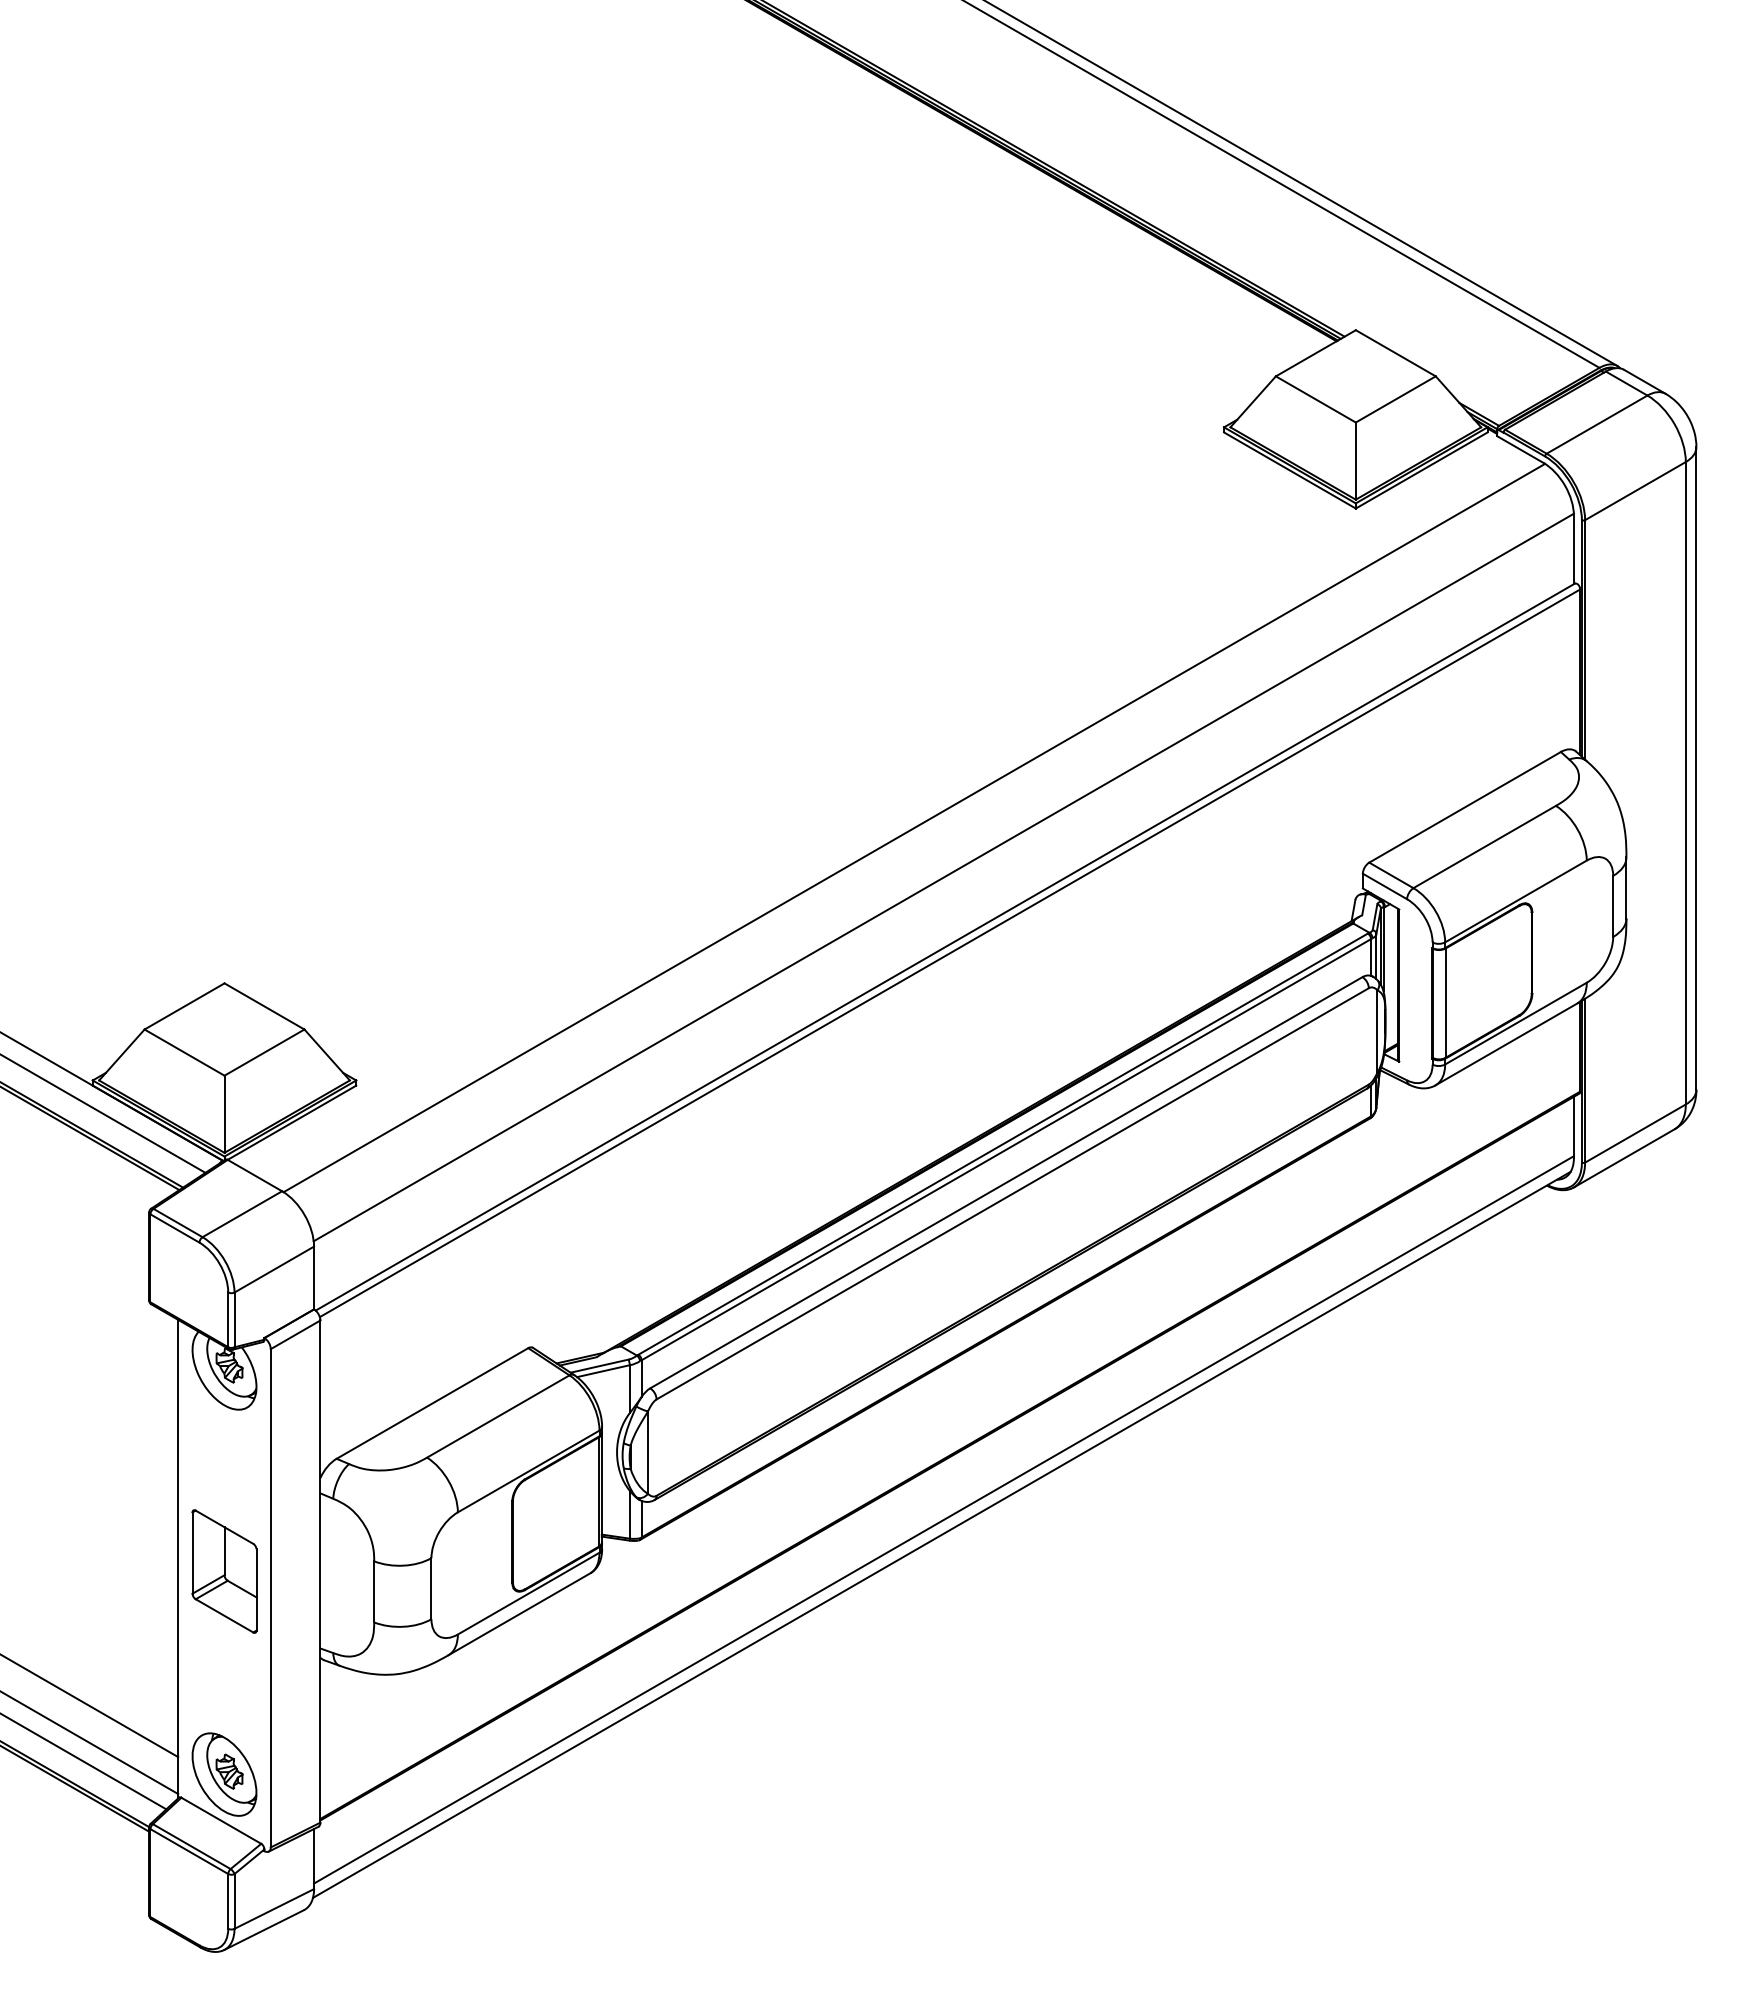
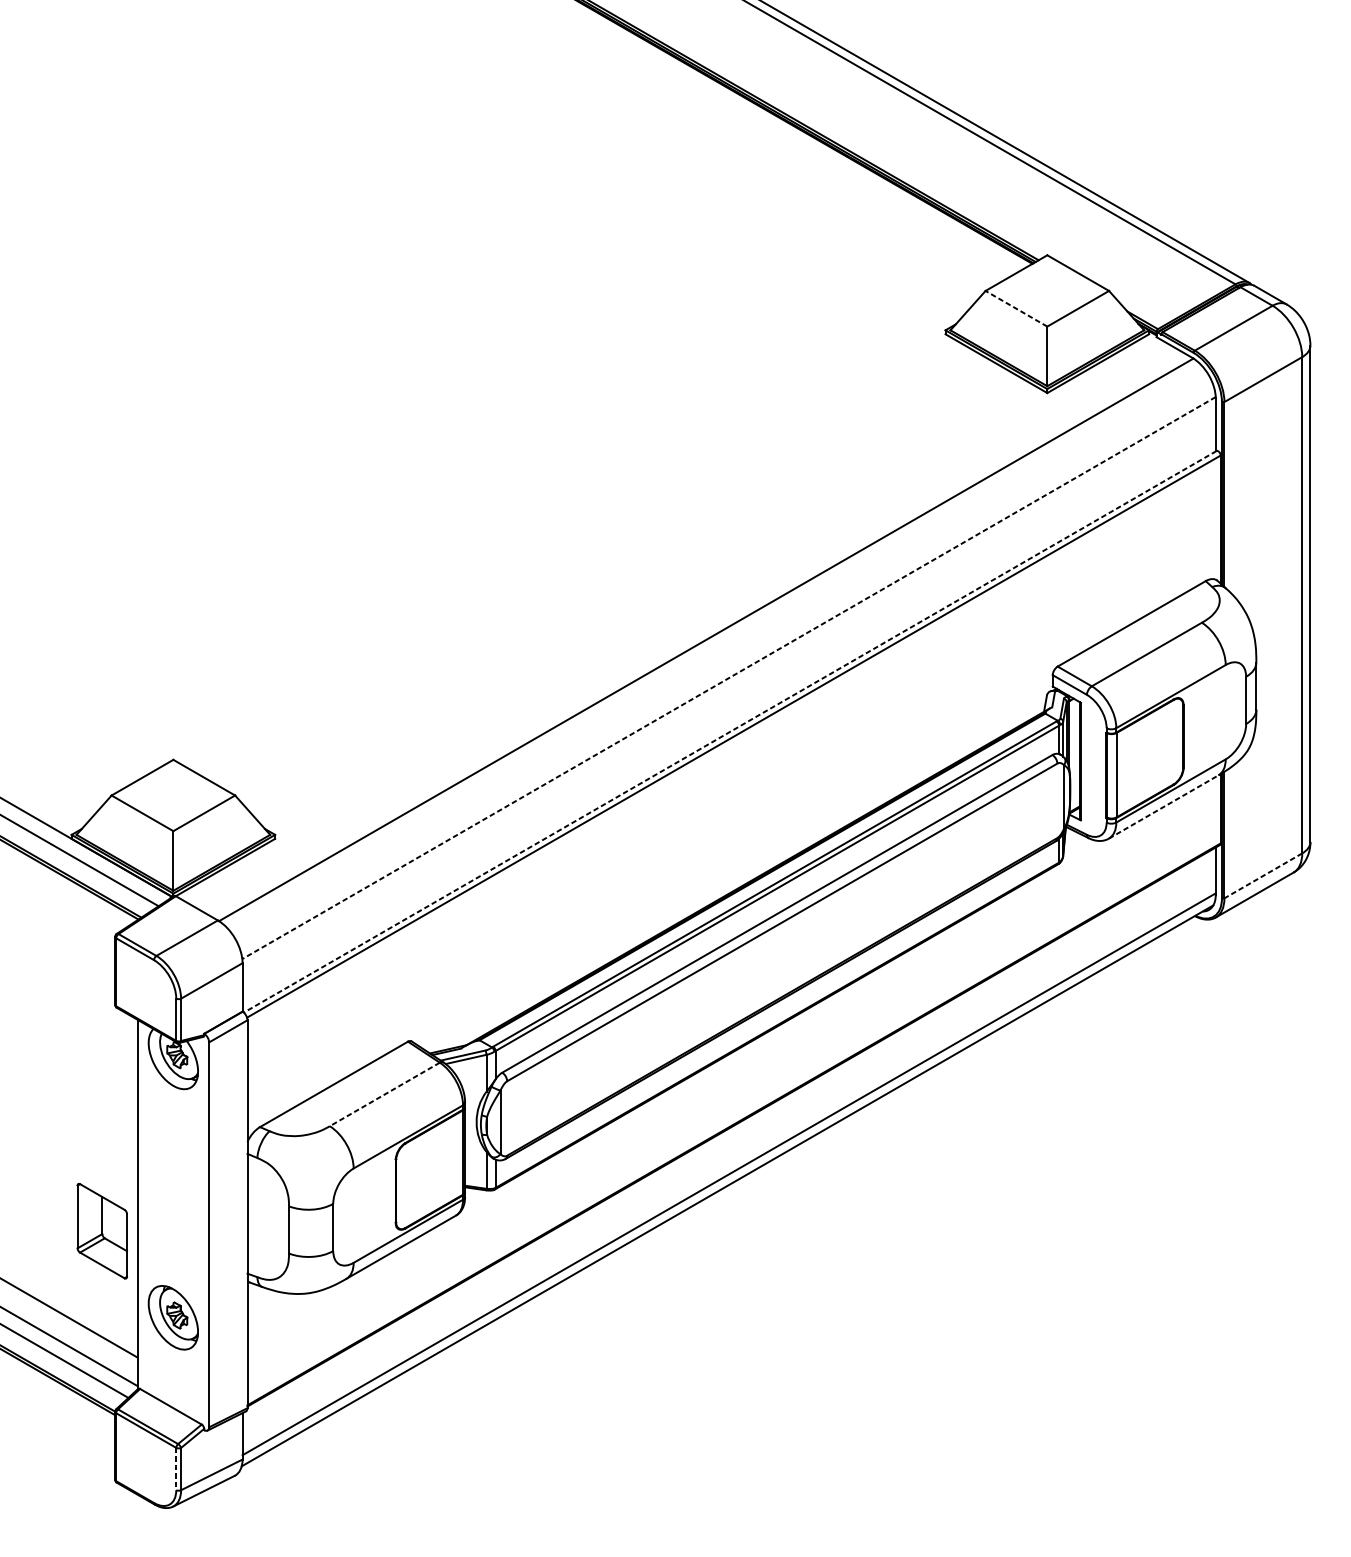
line: (1315, 399) -> (1016, 308), solid -> dashed
line: (943, 877) -> (728, 678), solid -> dashed
line: (945, 947) -> (730, 732), solid -> dashed
line: (1506, 1044) -> (1163, 807), solid -> dashed
line: (1635, 1133) -> (1263, 875), solid -> dashed
line: (497, 1416) -> (384, 1094), solid -> dashed
part: (224, 1571) -> (102, 1231), moved
part: (224, 1774) -> (173, 1317), moved
line: (228, 1901) -> (176, 1469), solid -> dashed

